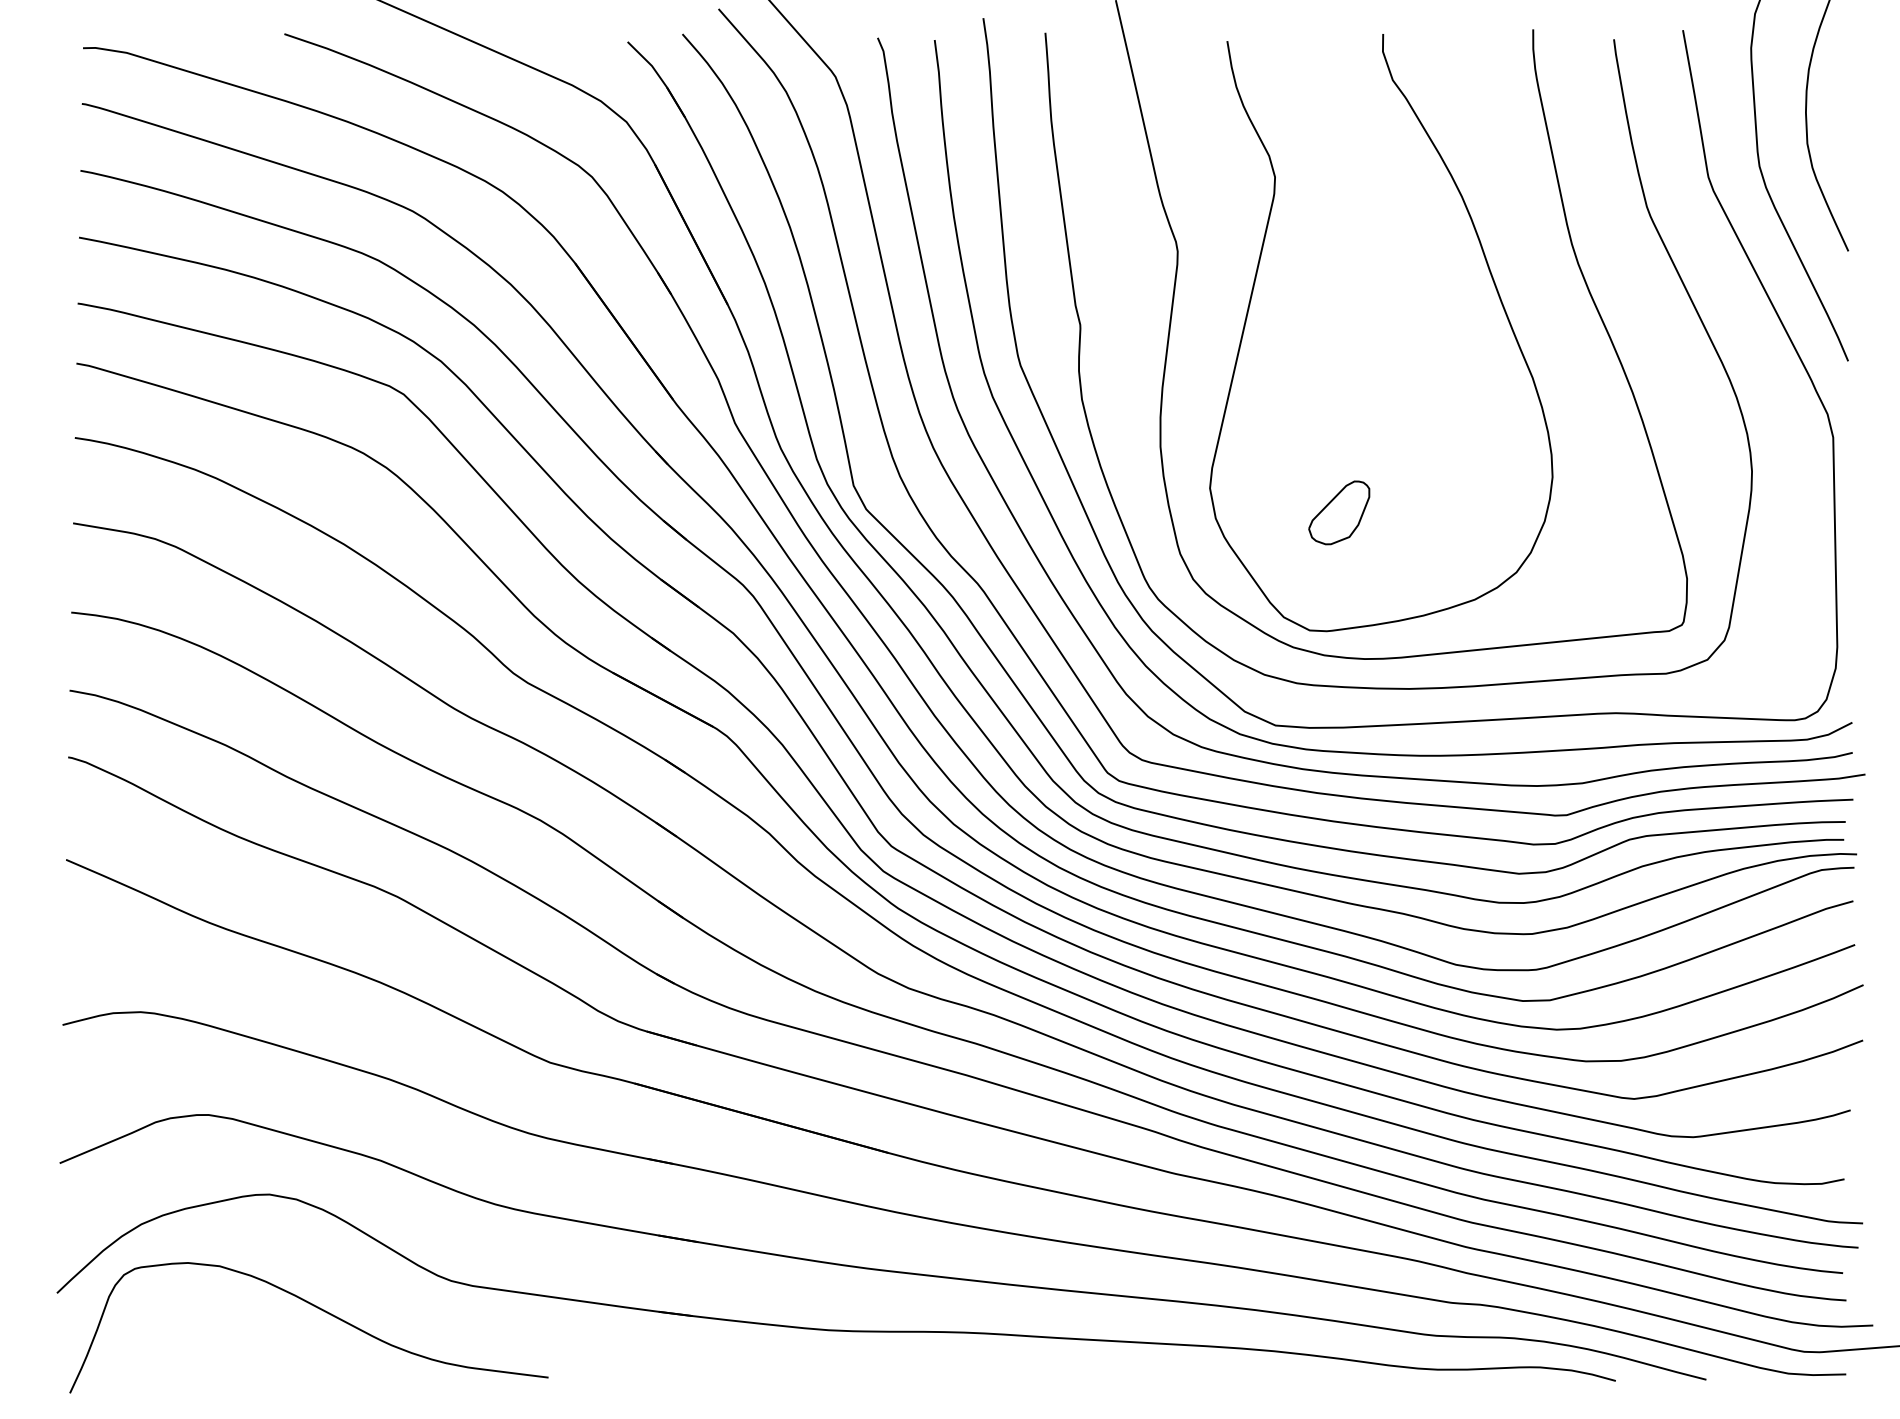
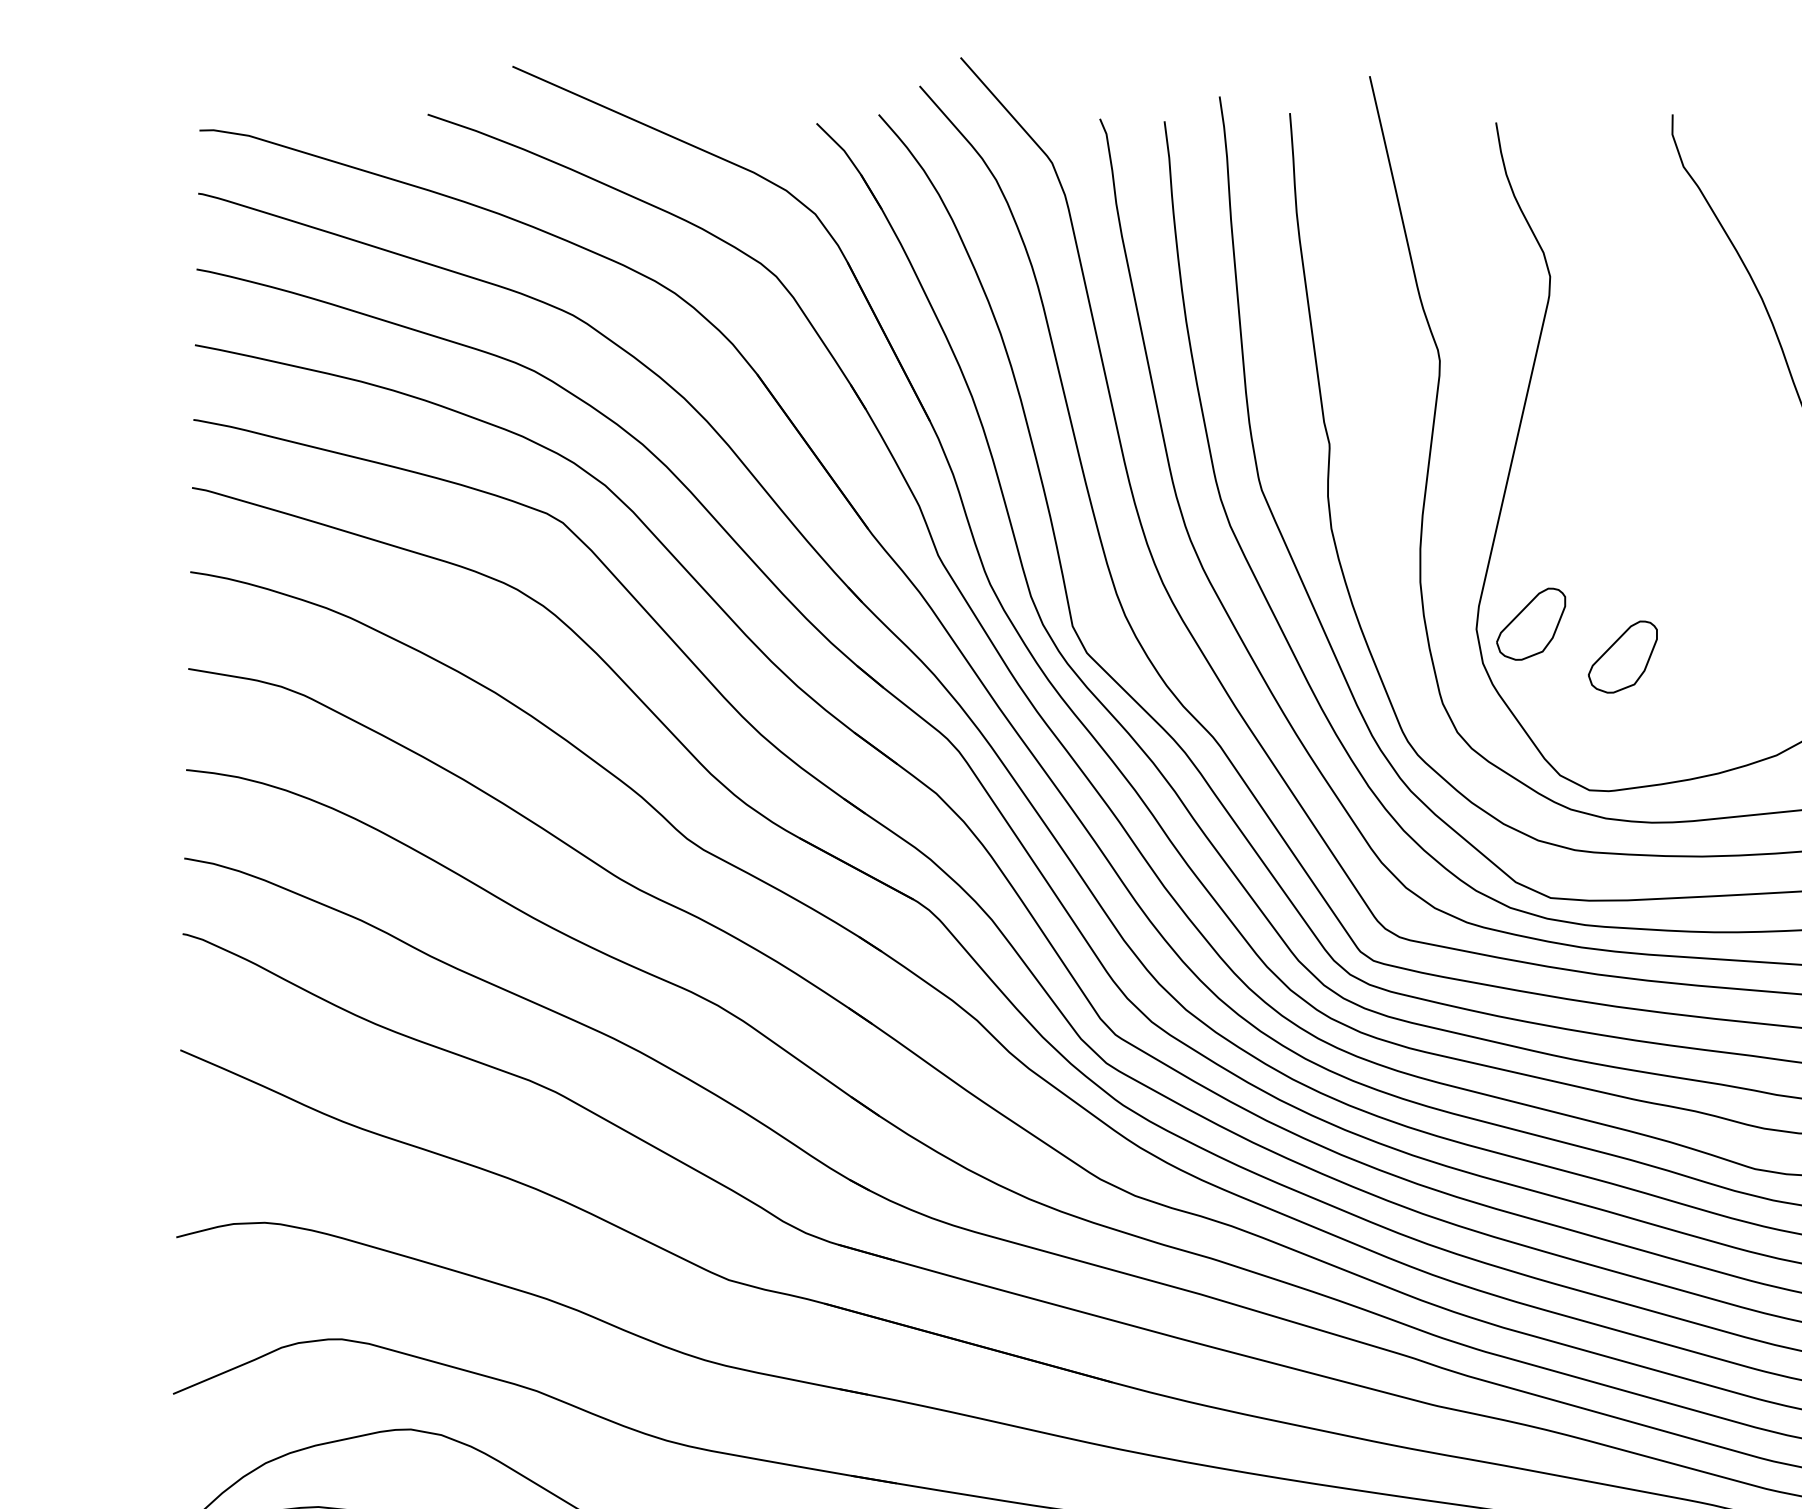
part: (1258, 483) -> (1531, 623), added

